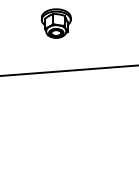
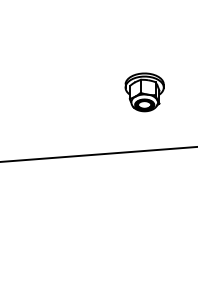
part: (56, 23) -> (144, 92), moved

